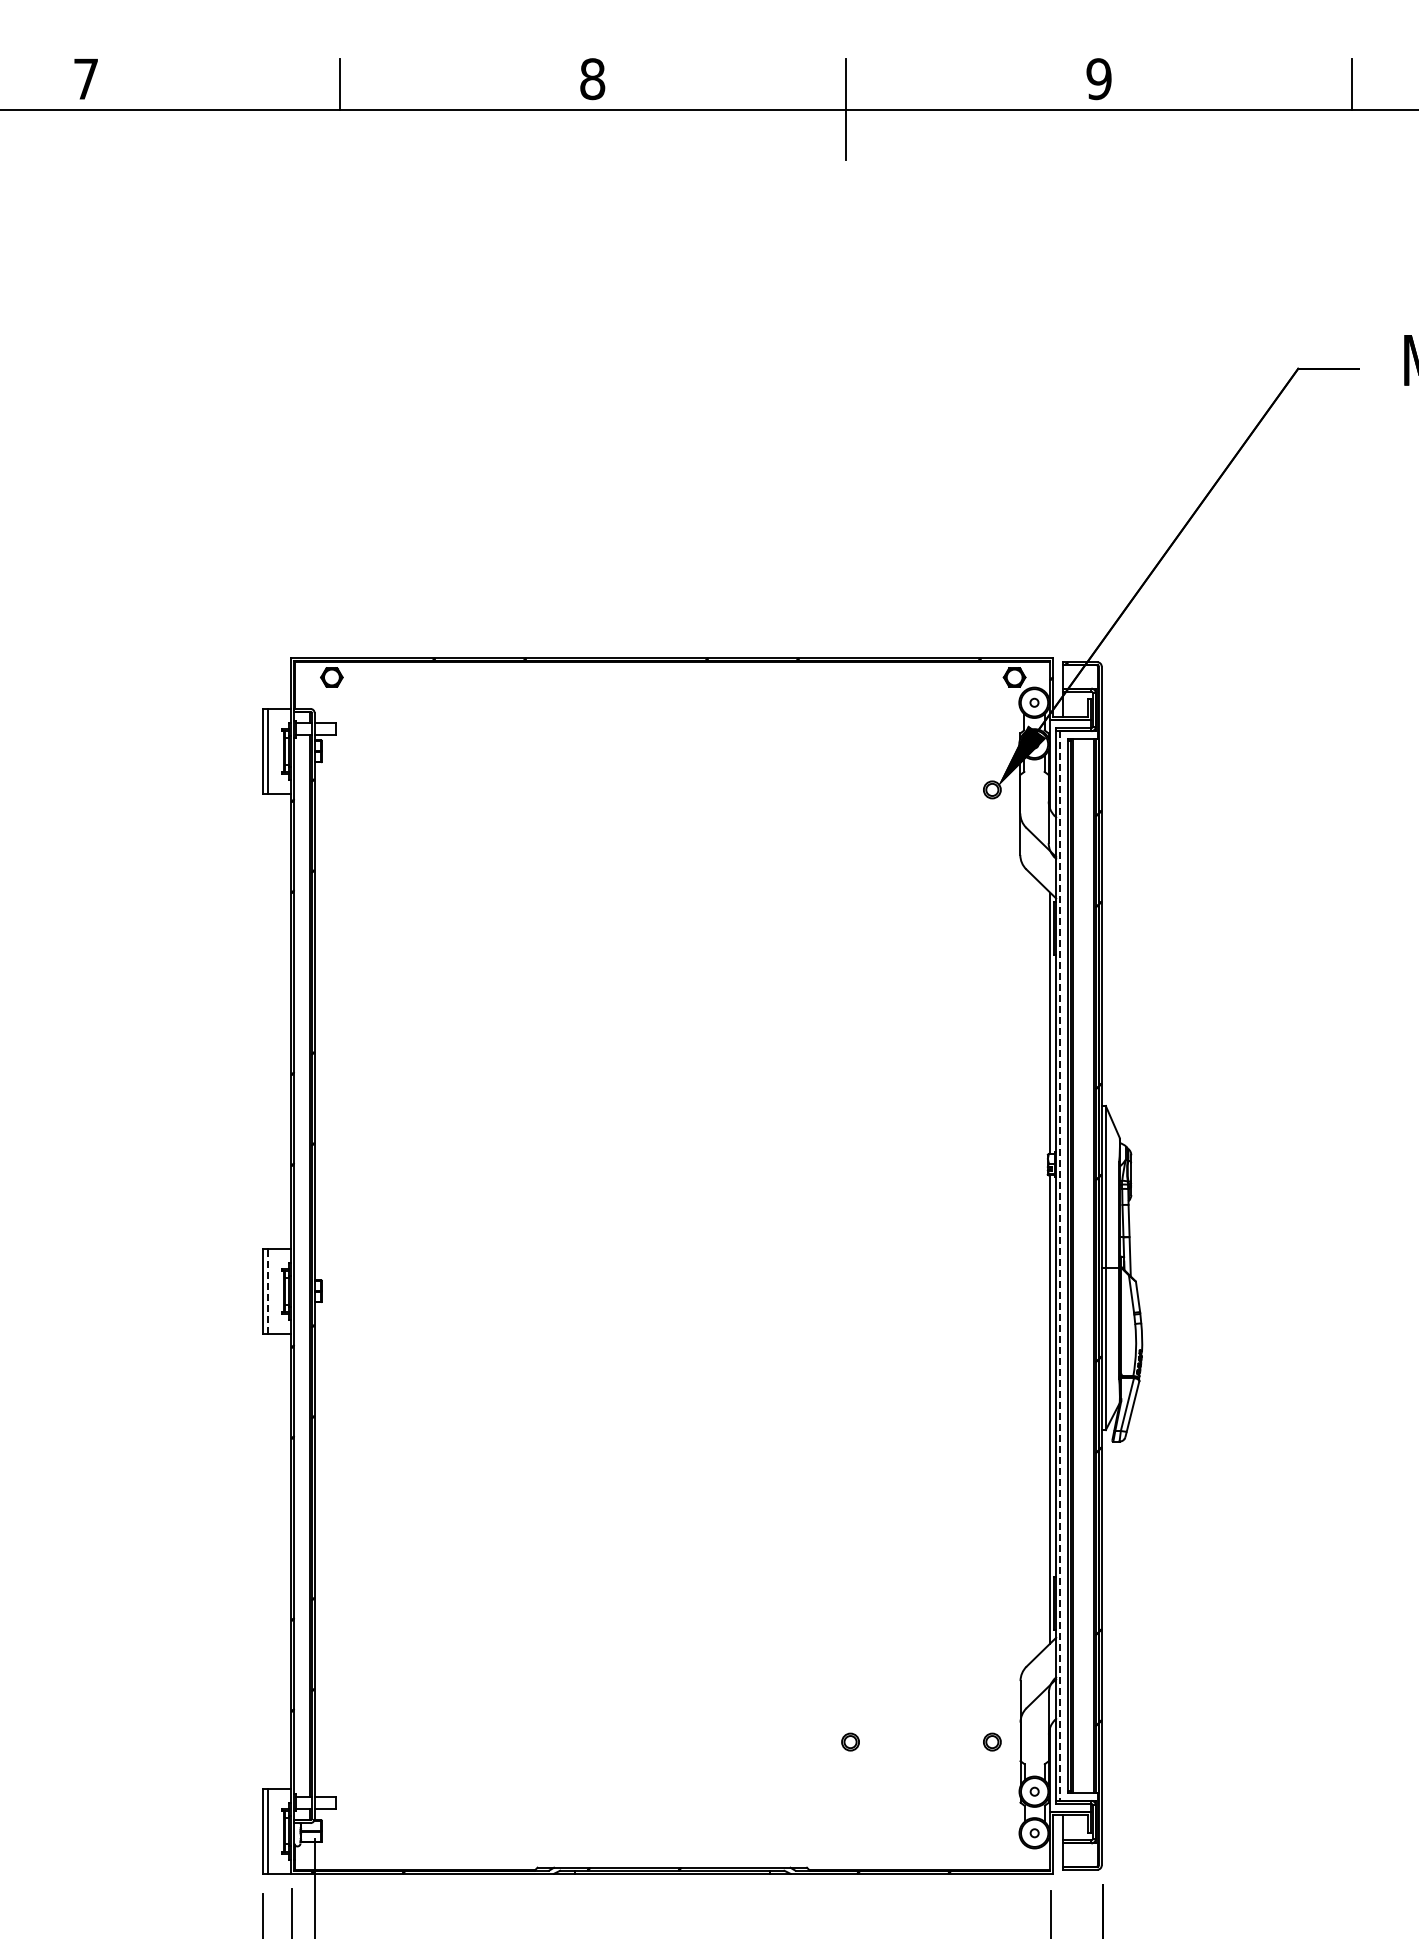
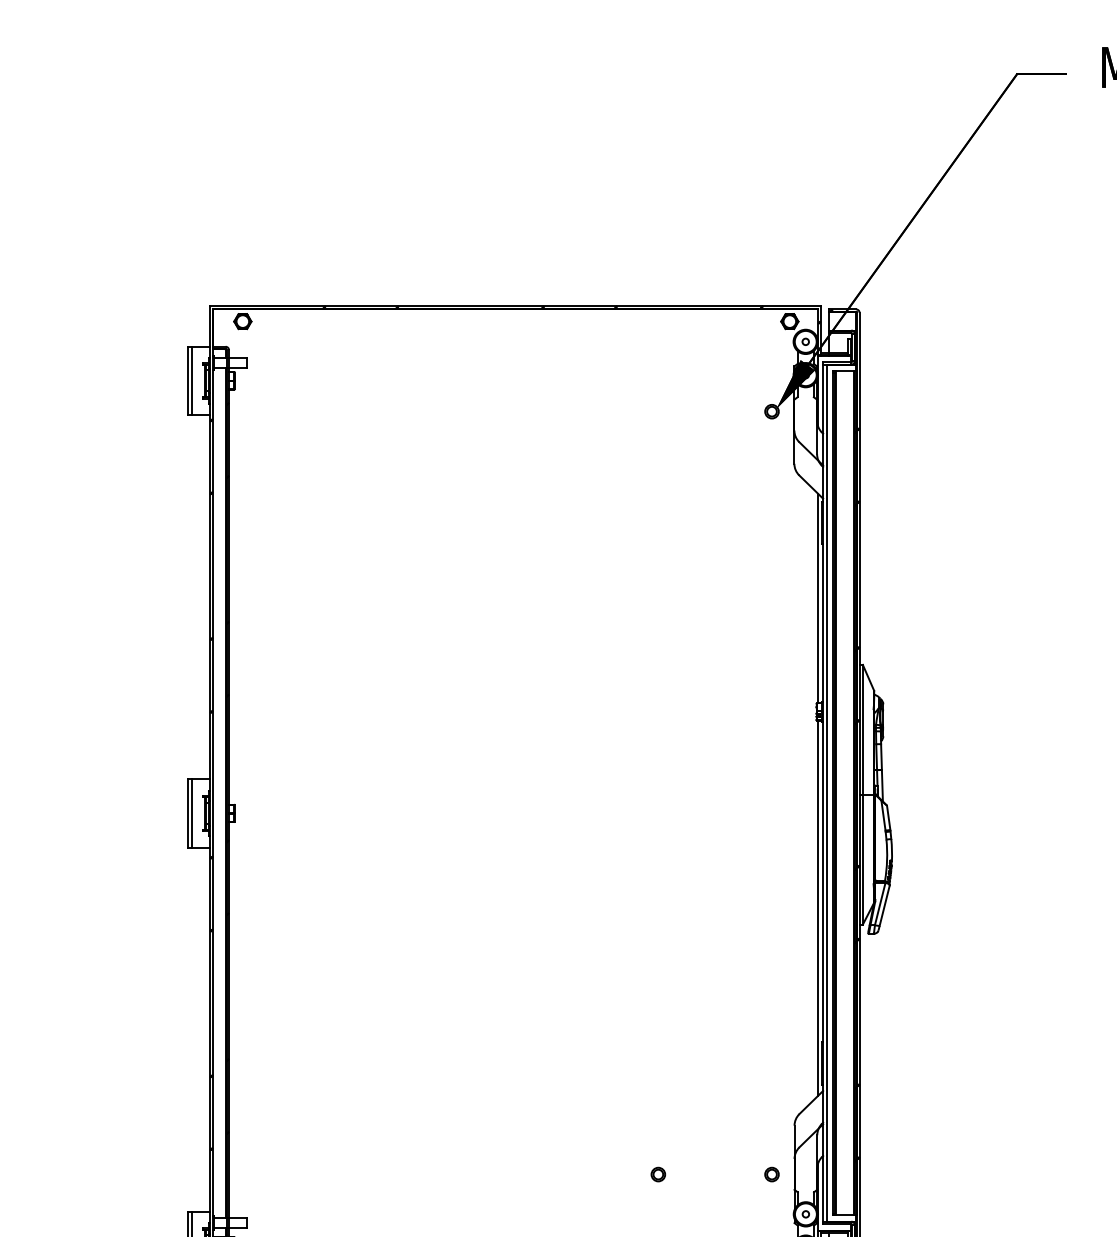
line: (1060, 1266) -> (826, 793), dashed -> solid
line: (268, 1291) -> (192, 813), dashed -> solid

